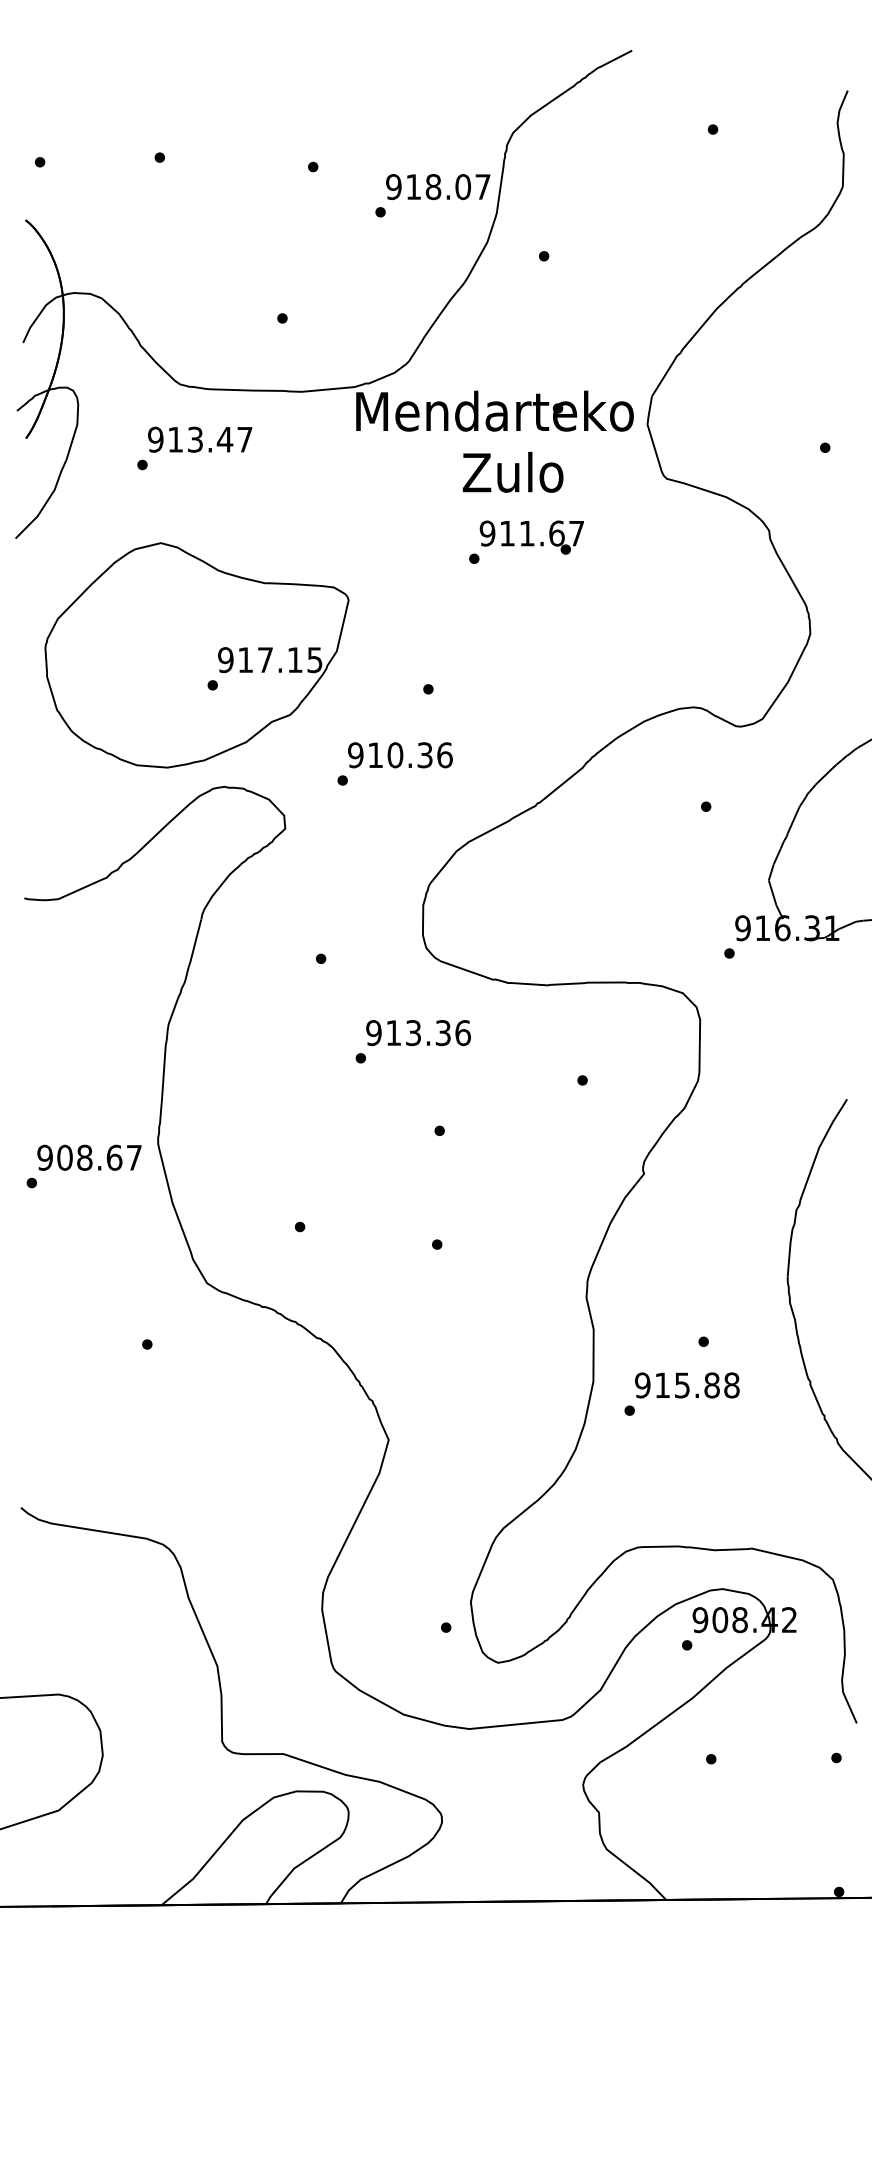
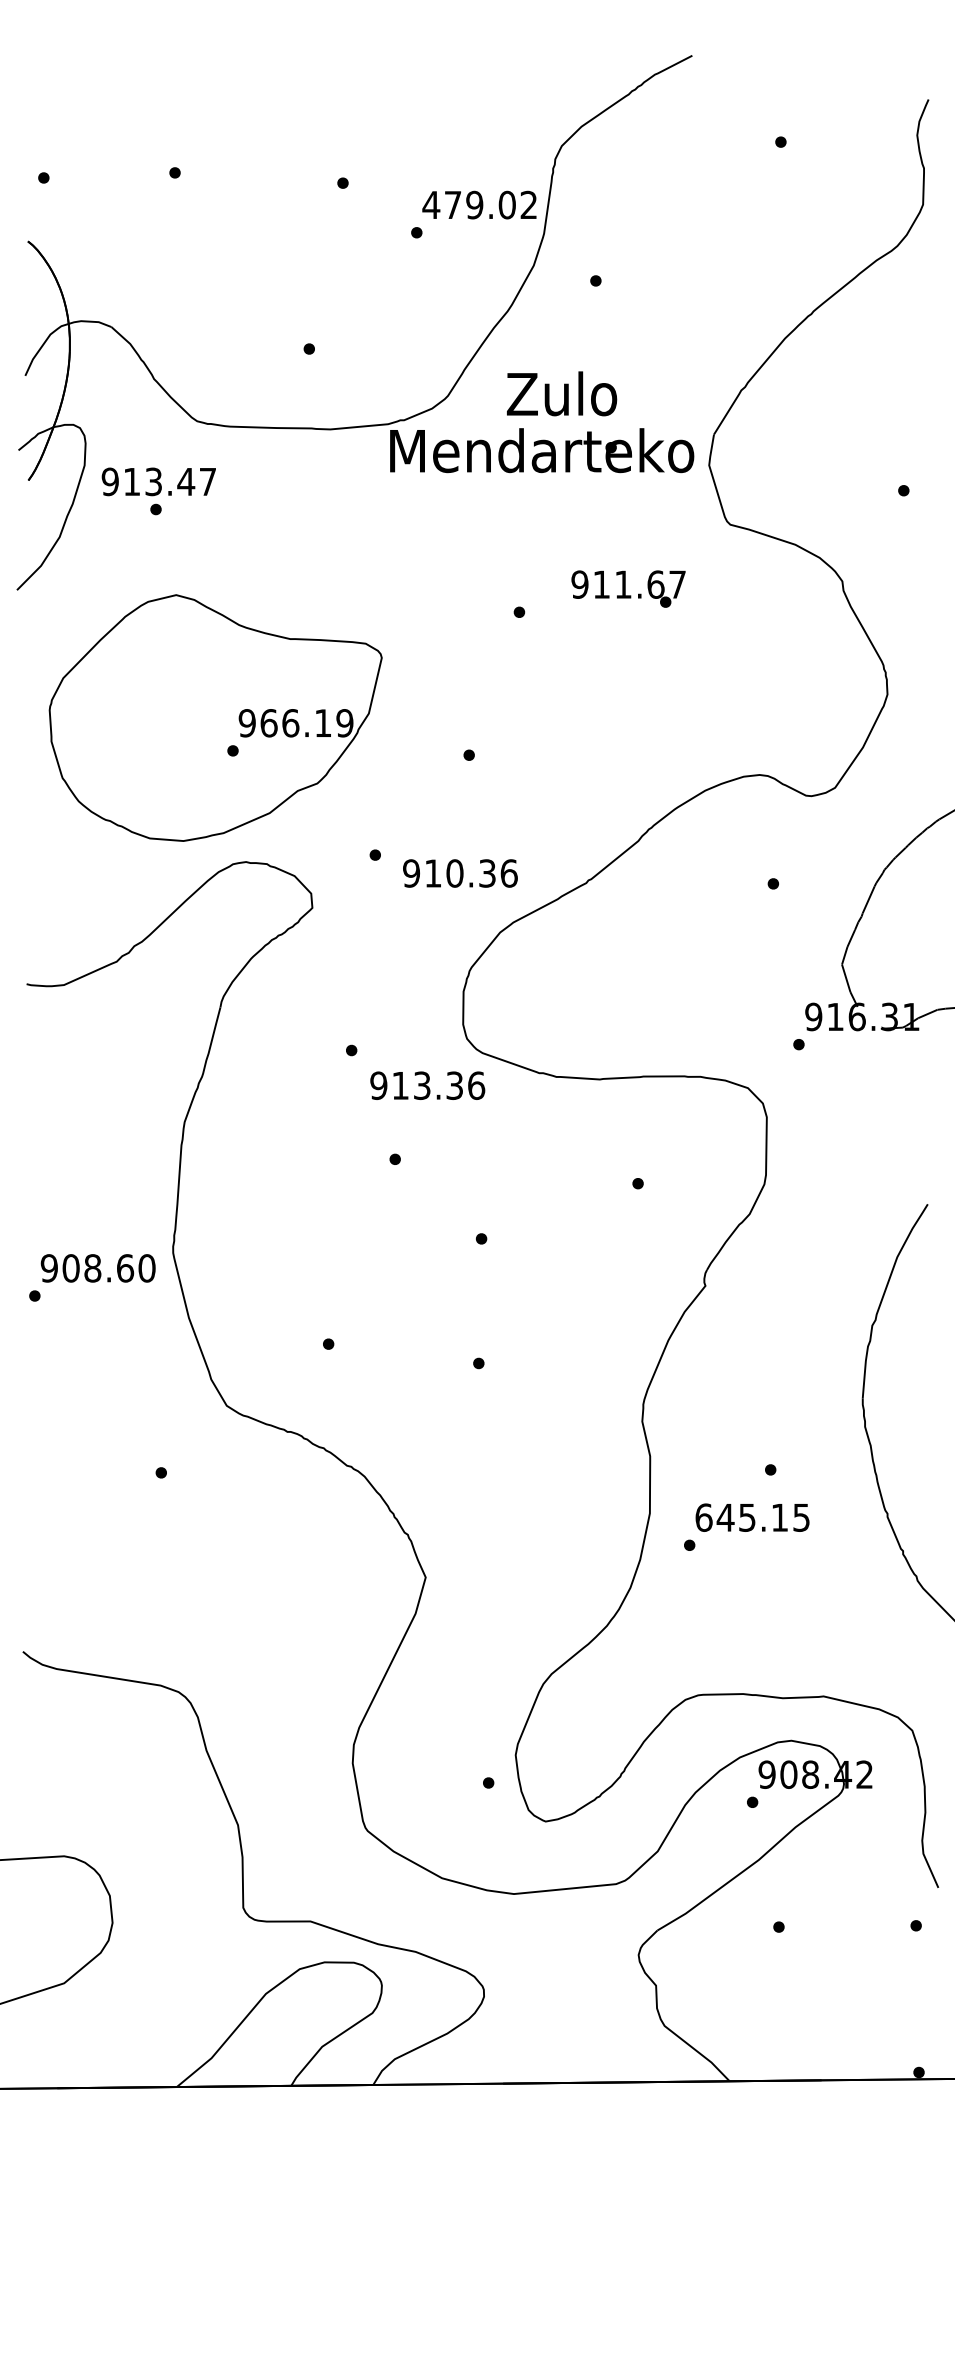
text: (437, 187) -> (479, 205), 918.07 -> 479.02
text: (200, 439) -> (159, 481), moved
text: (512, 471) -> (561, 392), moved
text: (531, 537) -> (628, 588), moved
text: (280, 660) -> (307, 723), 917.15 -> 966.19
text: (400, 755) -> (460, 873), moved
text: (418, 1033) -> (427, 1086), moved
text: (134, 1157) -> (147, 1268), 908.67 -> 908.60
text: (687, 1385) -> (752, 1517), 915.88 -> 645.15

